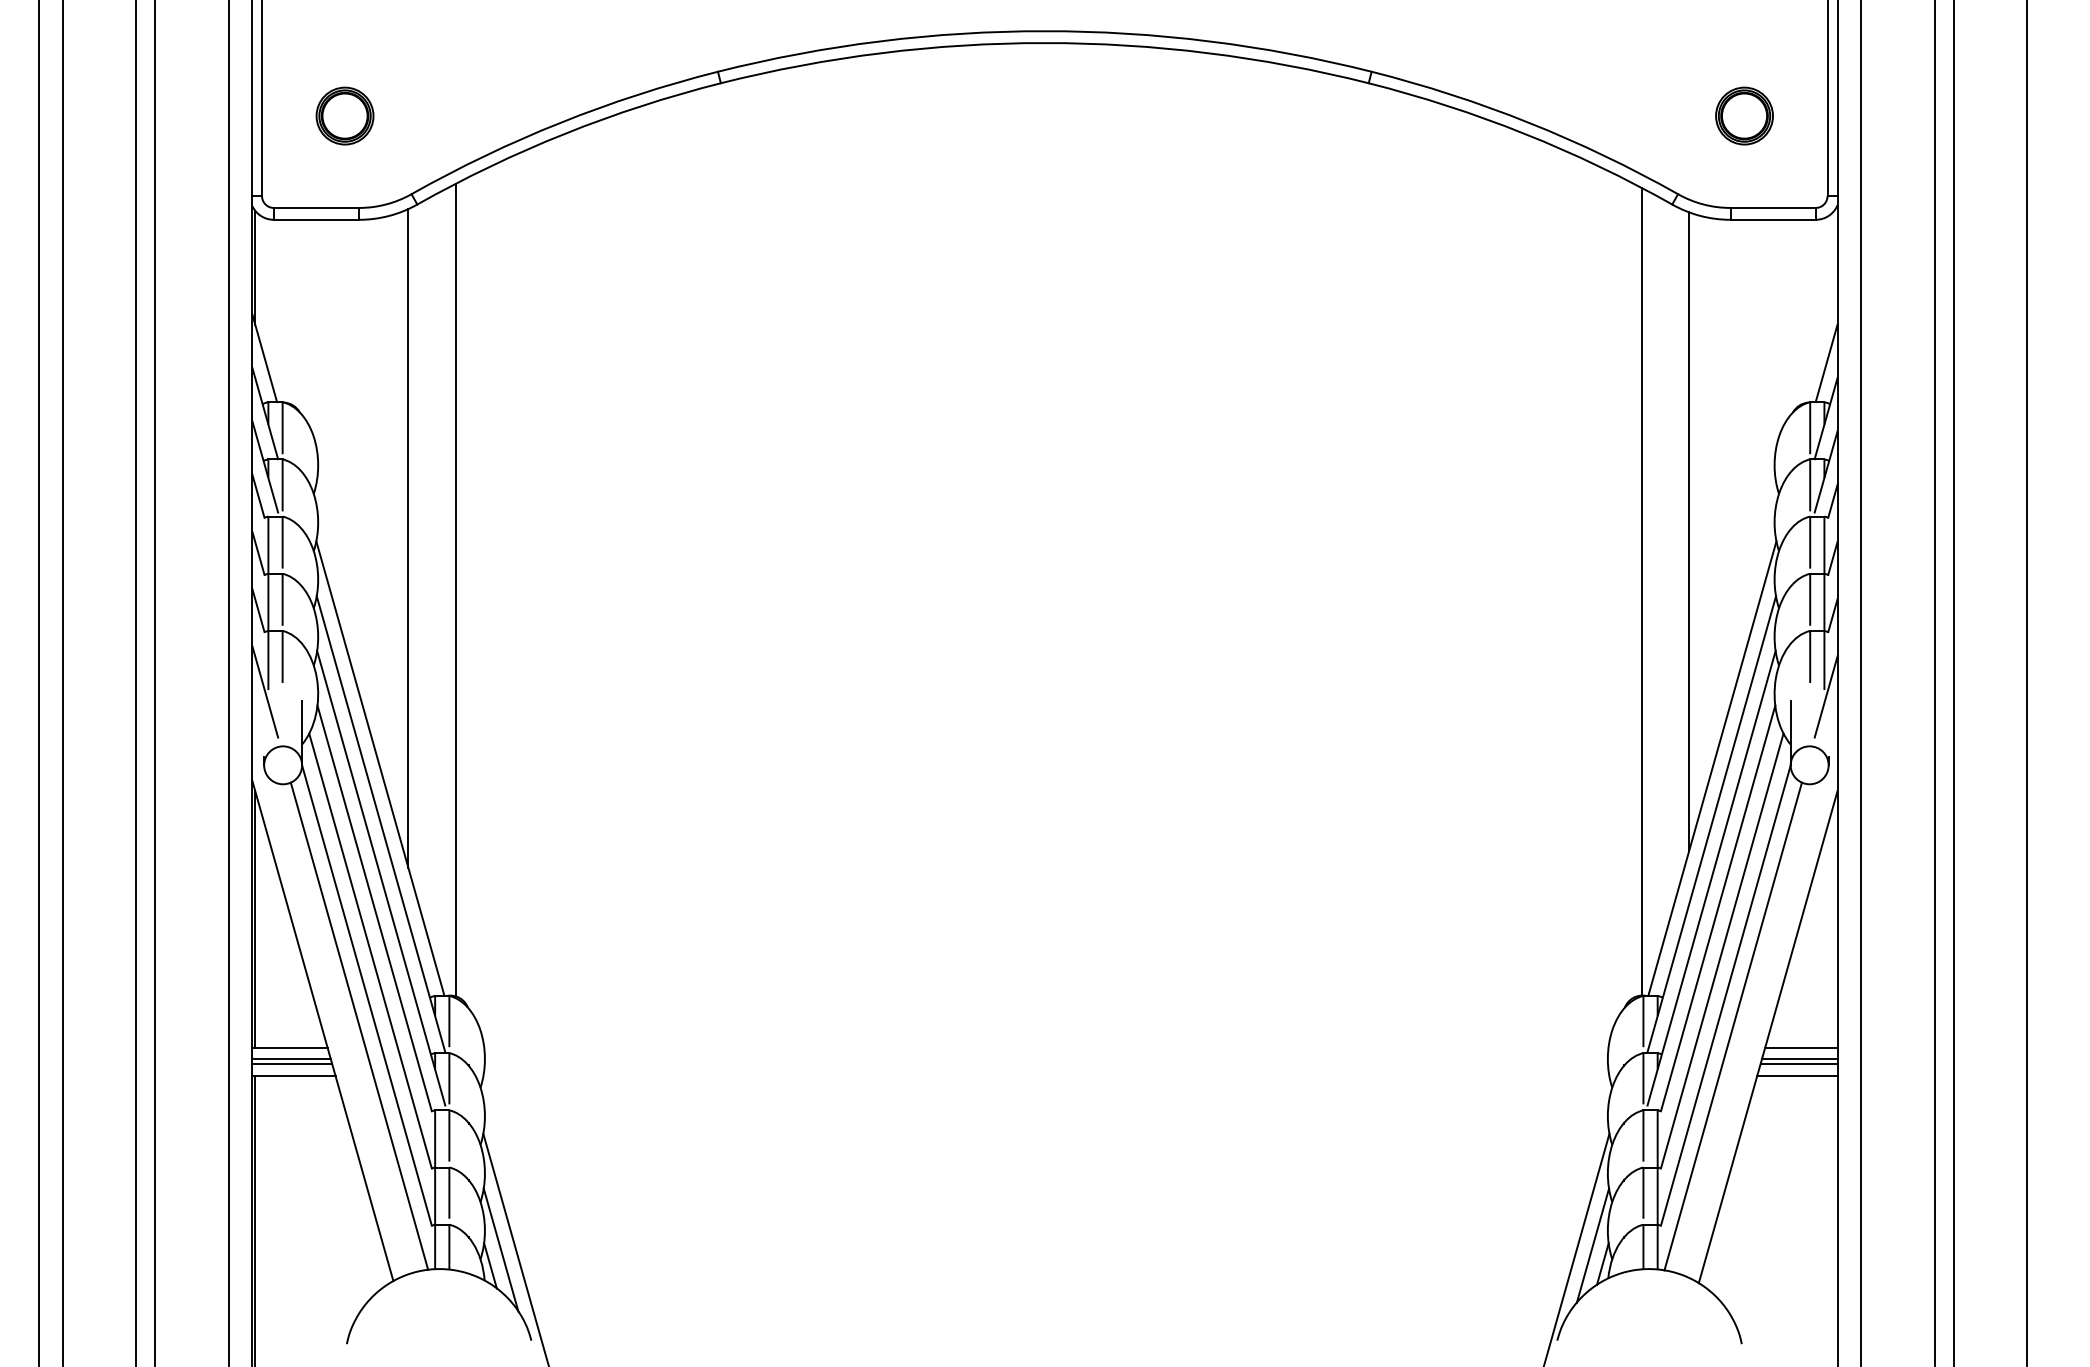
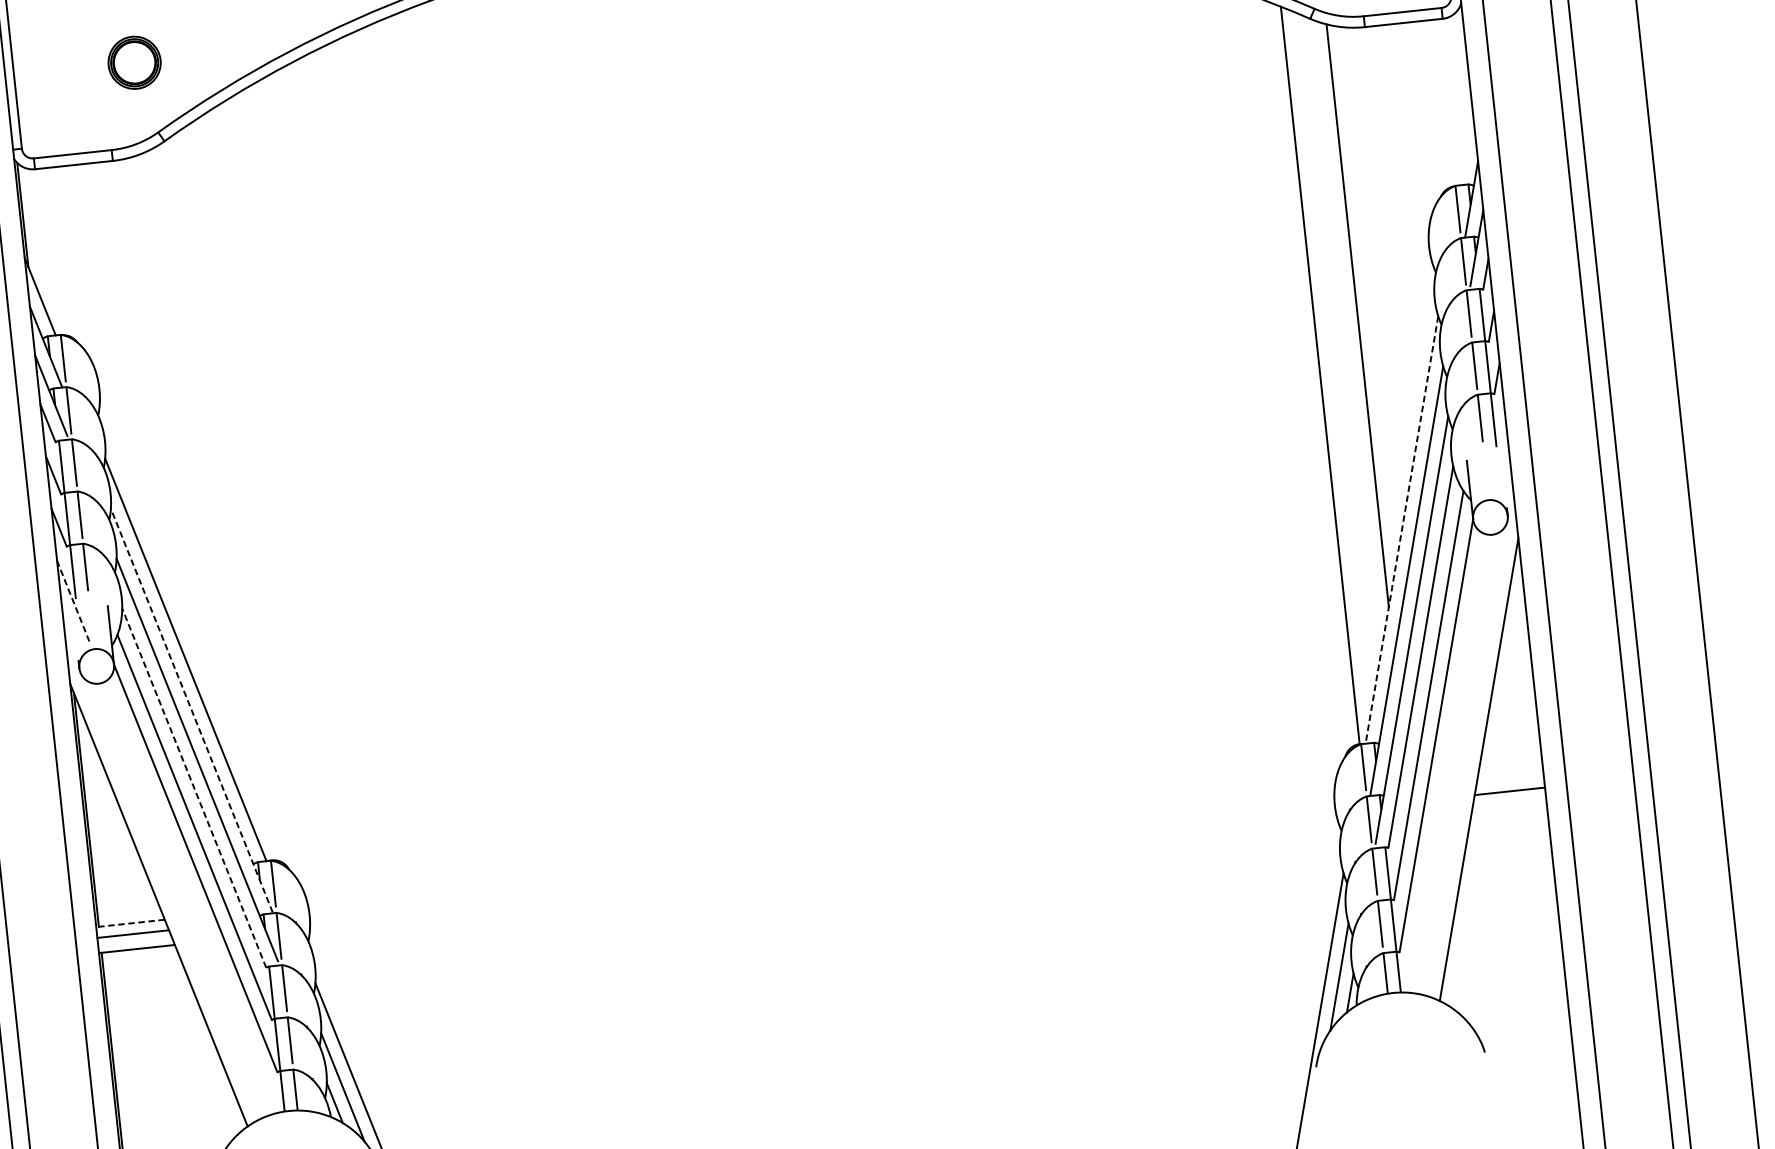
part: (344, 115) -> (134, 62), moved
line: (1826, 363) -> (1466, 148), removed
line: (408, 538) -> (189, 447), removed
line: (455, 589) -> (236, 489), removed
line: (265, 691) -> (73, 600), solid -> dashed
line: (1825, 696) -> (1498, 453), removed
line: (1712, 769) -> (1402, 530), solid -> dashed
line: (381, 824) -> (192, 710), solid -> dashed
line: (374, 908) -> (194, 788), solid -> dashed
line: (359, 1025) -> (191, 896), removed
line: (1732, 1026) -> (1445, 763), removed
line: (290, 1047) -> (130, 923), solid -> dashed
line: (1801, 1047) -> (1510, 775), removed
line: (1799, 1059) -> (1509, 787), removed
line: (292, 1064) -> (134, 938), removed
line: (1797, 1076) -> (1509, 802), removed

